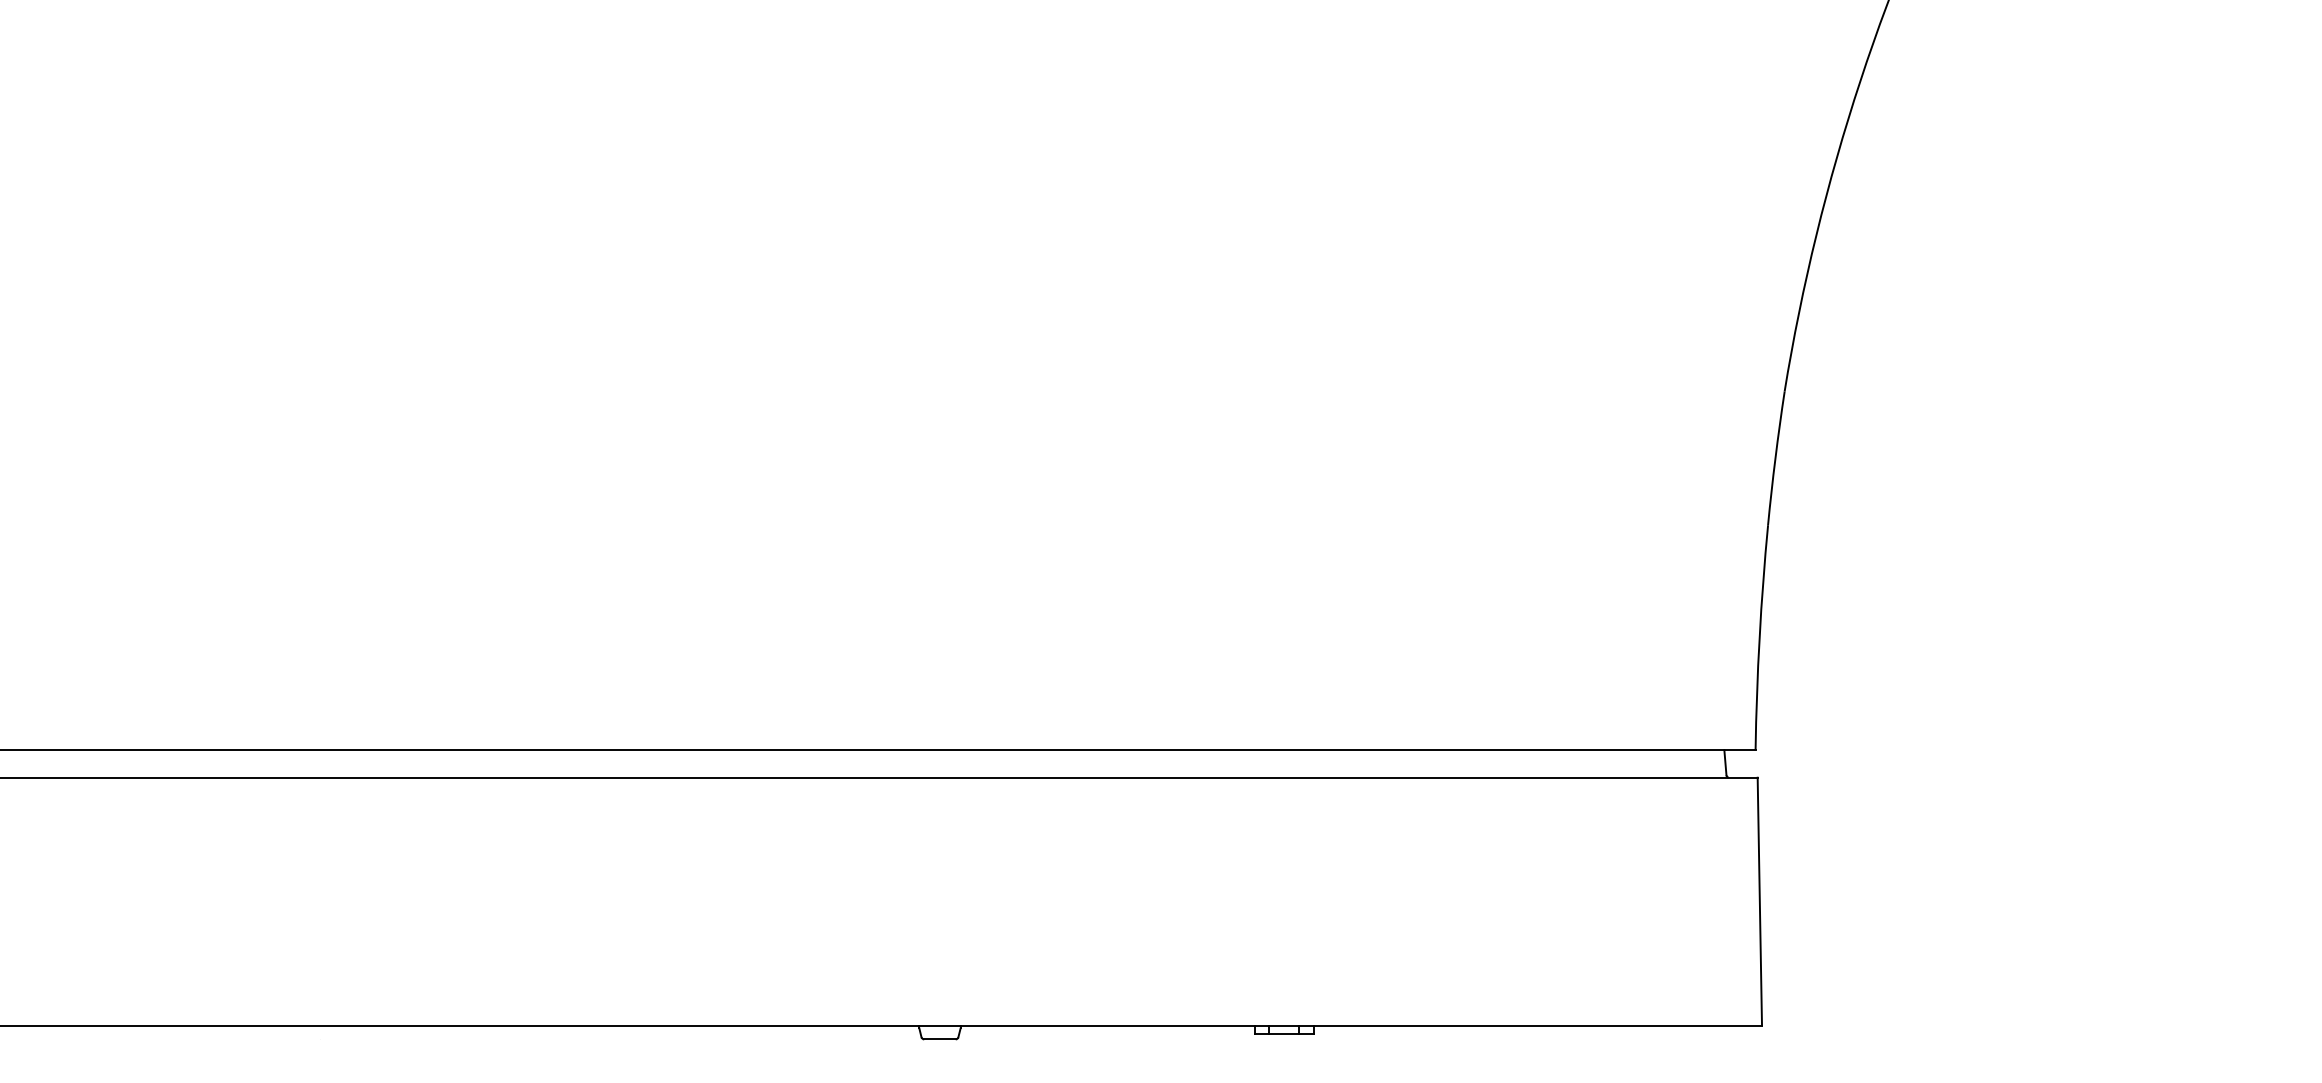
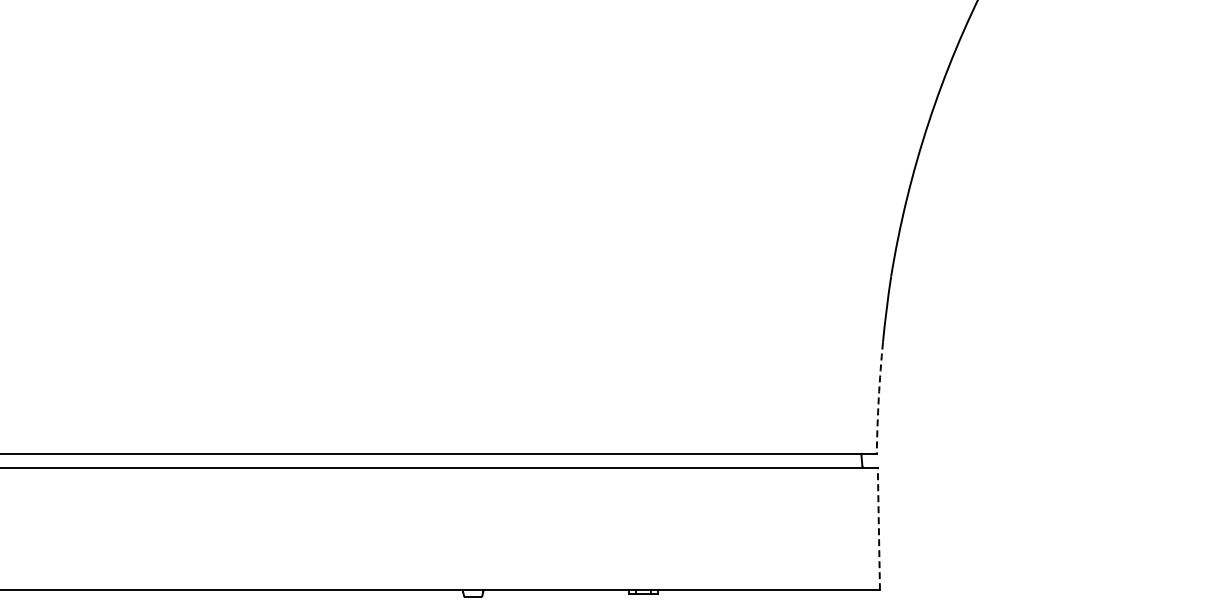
arc: (1759, 638) -> (878, 398), solid -> dashed
line: (1759, 900) -> (878, 528), solid -> dashed

